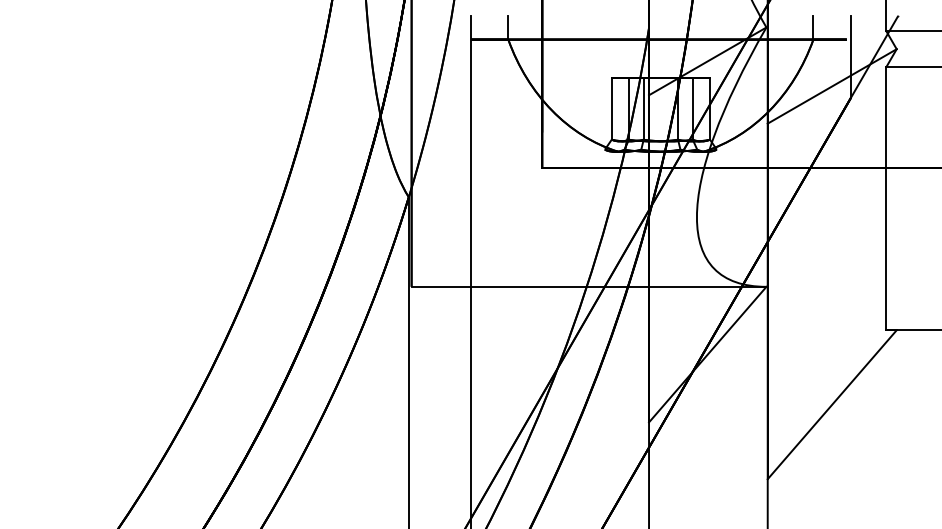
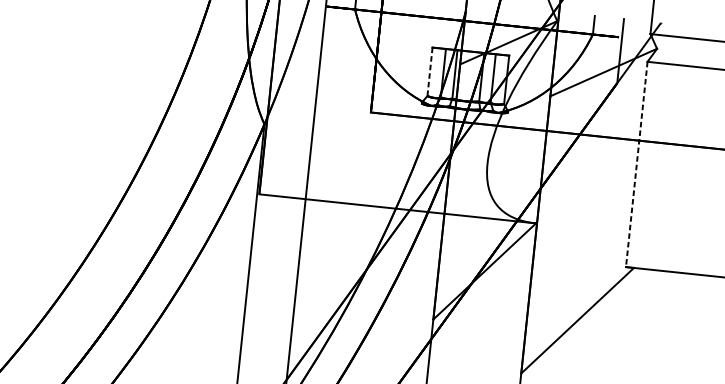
line: (611, 109) -> (429, 72), solid -> dashed
line: (886, 198) -> (636, 164), solid -> dashed

